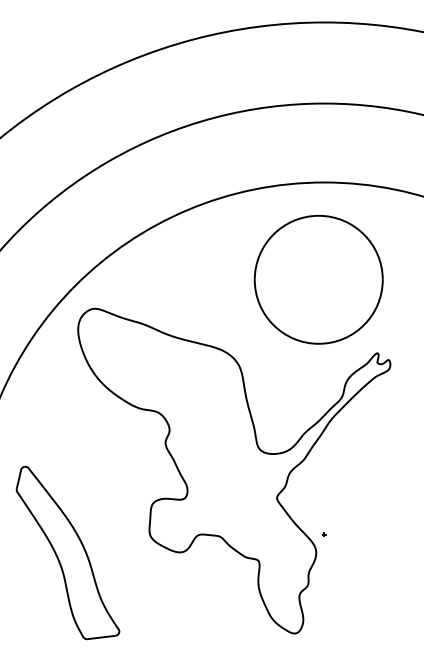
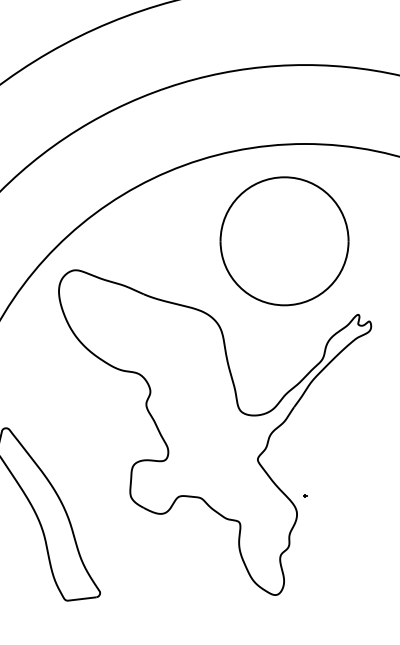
part: (318, 279) -> (284, 241), moved

